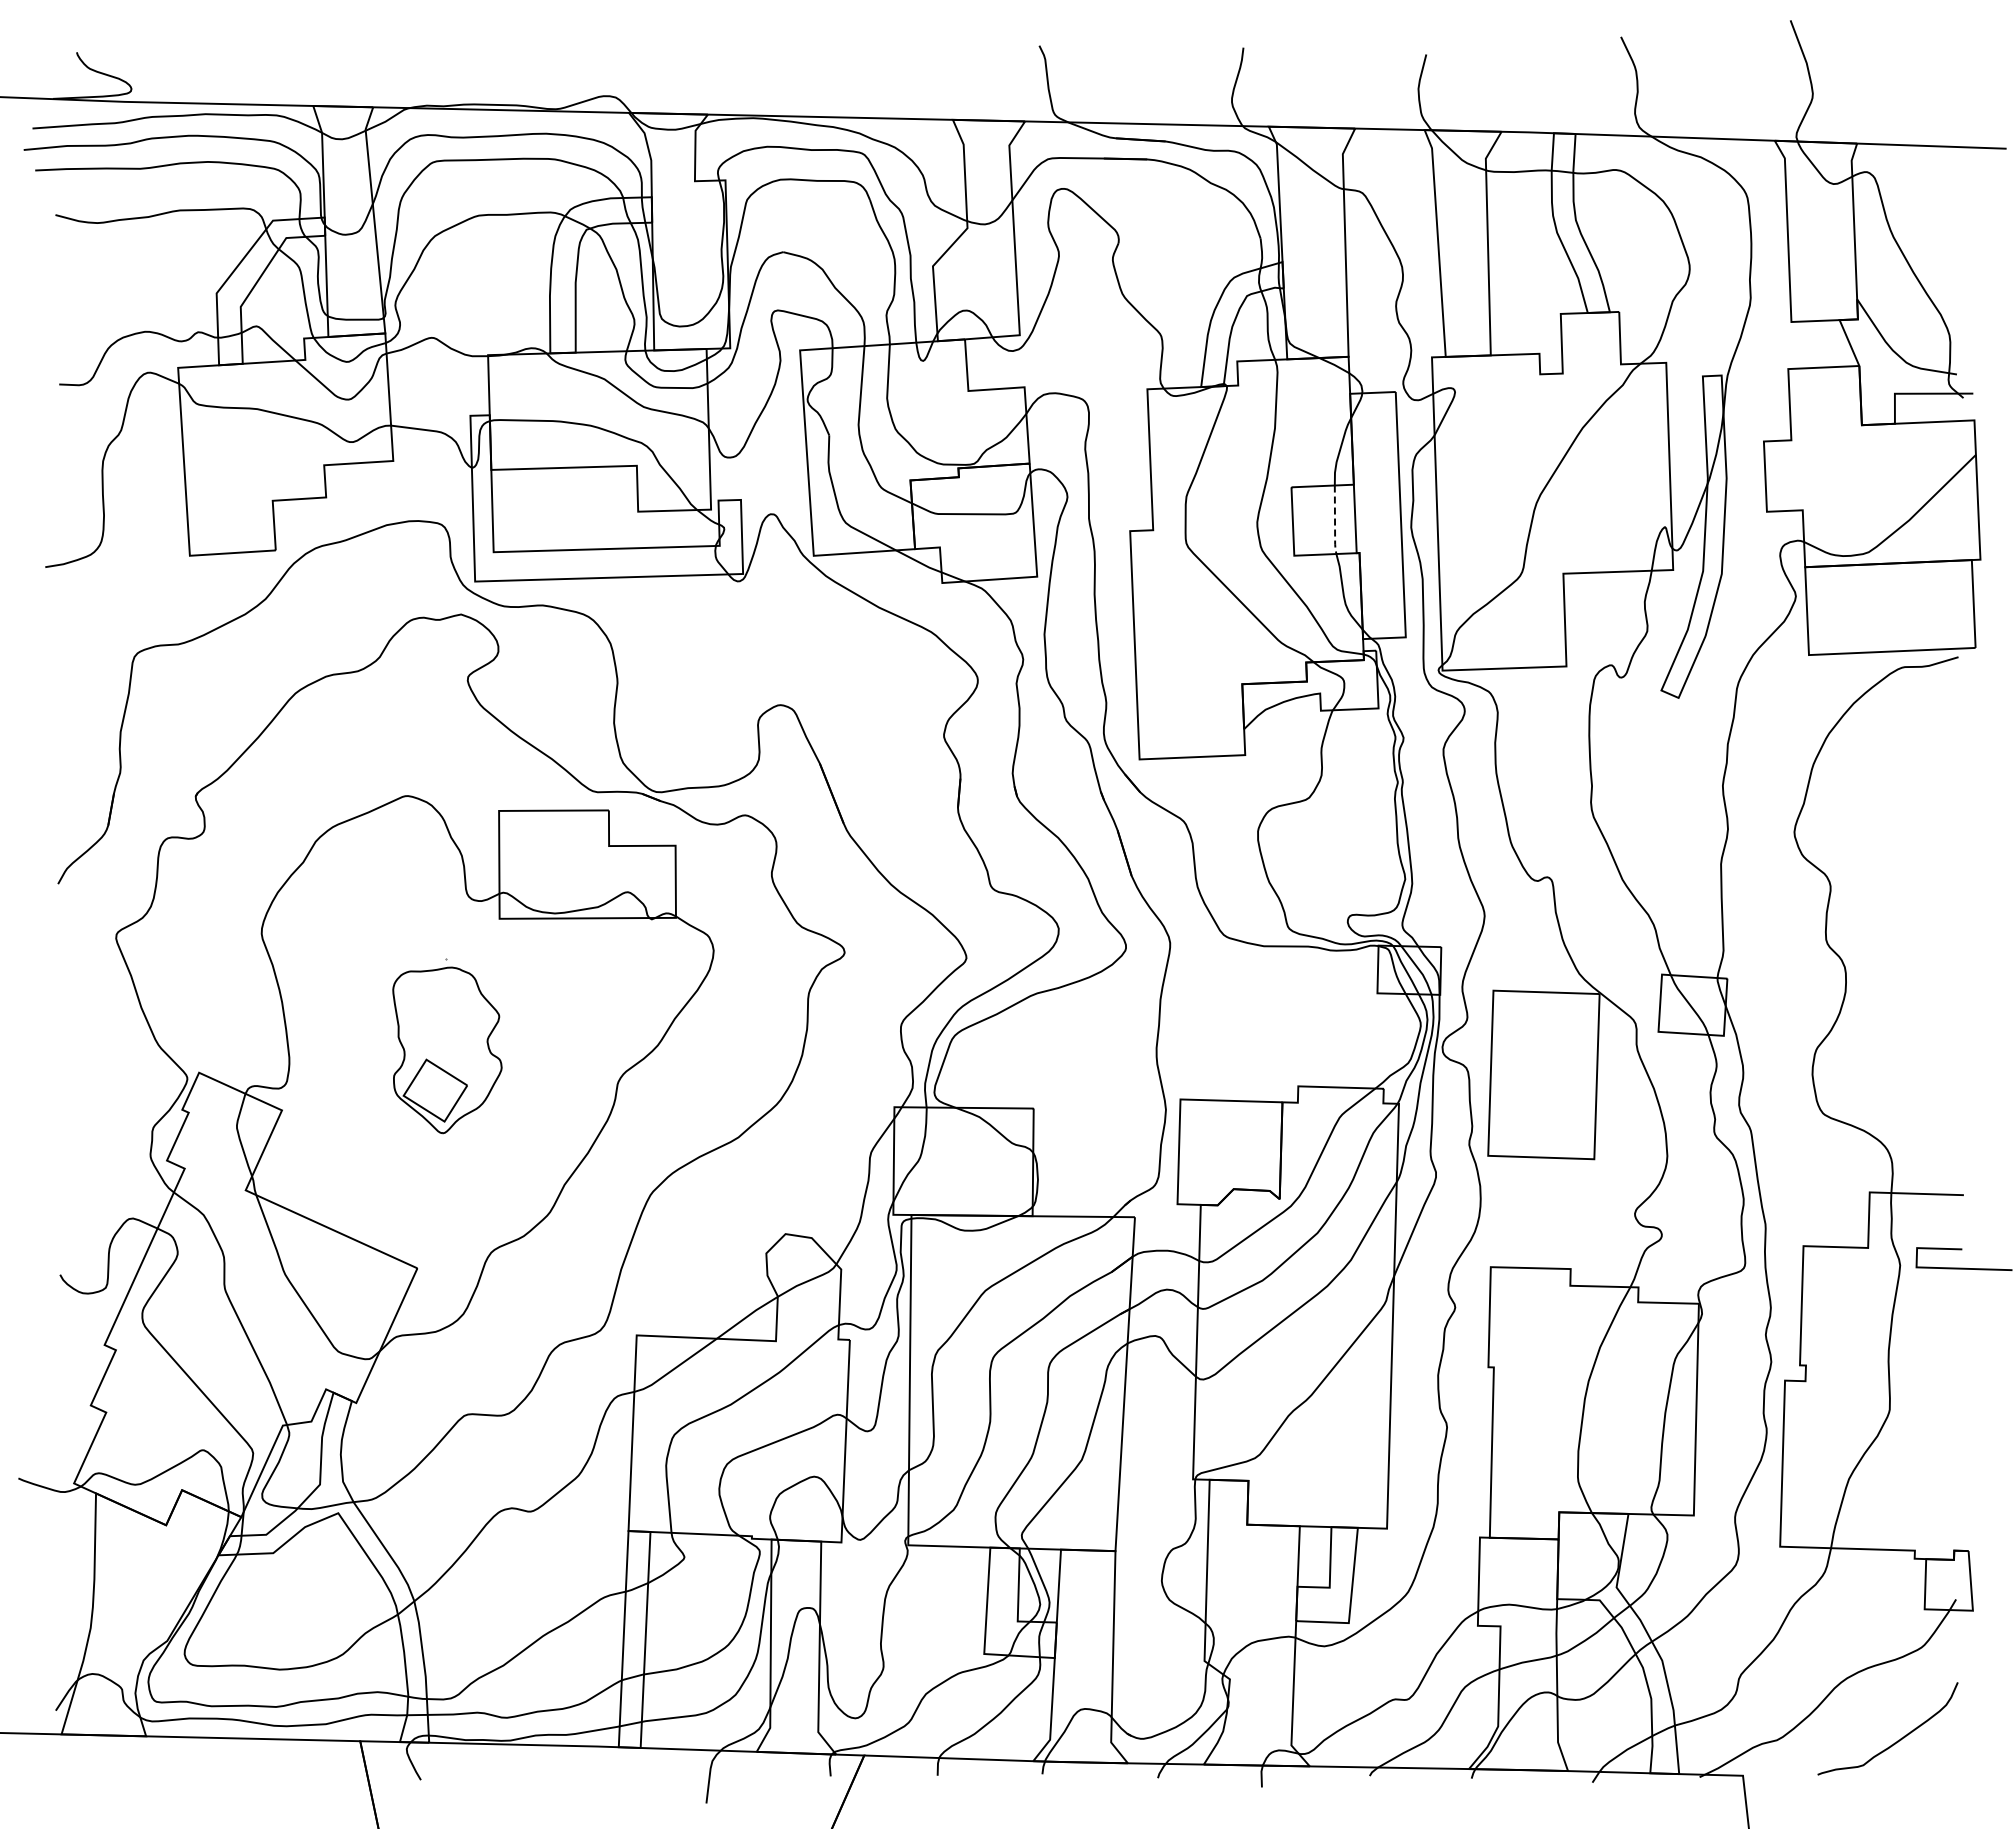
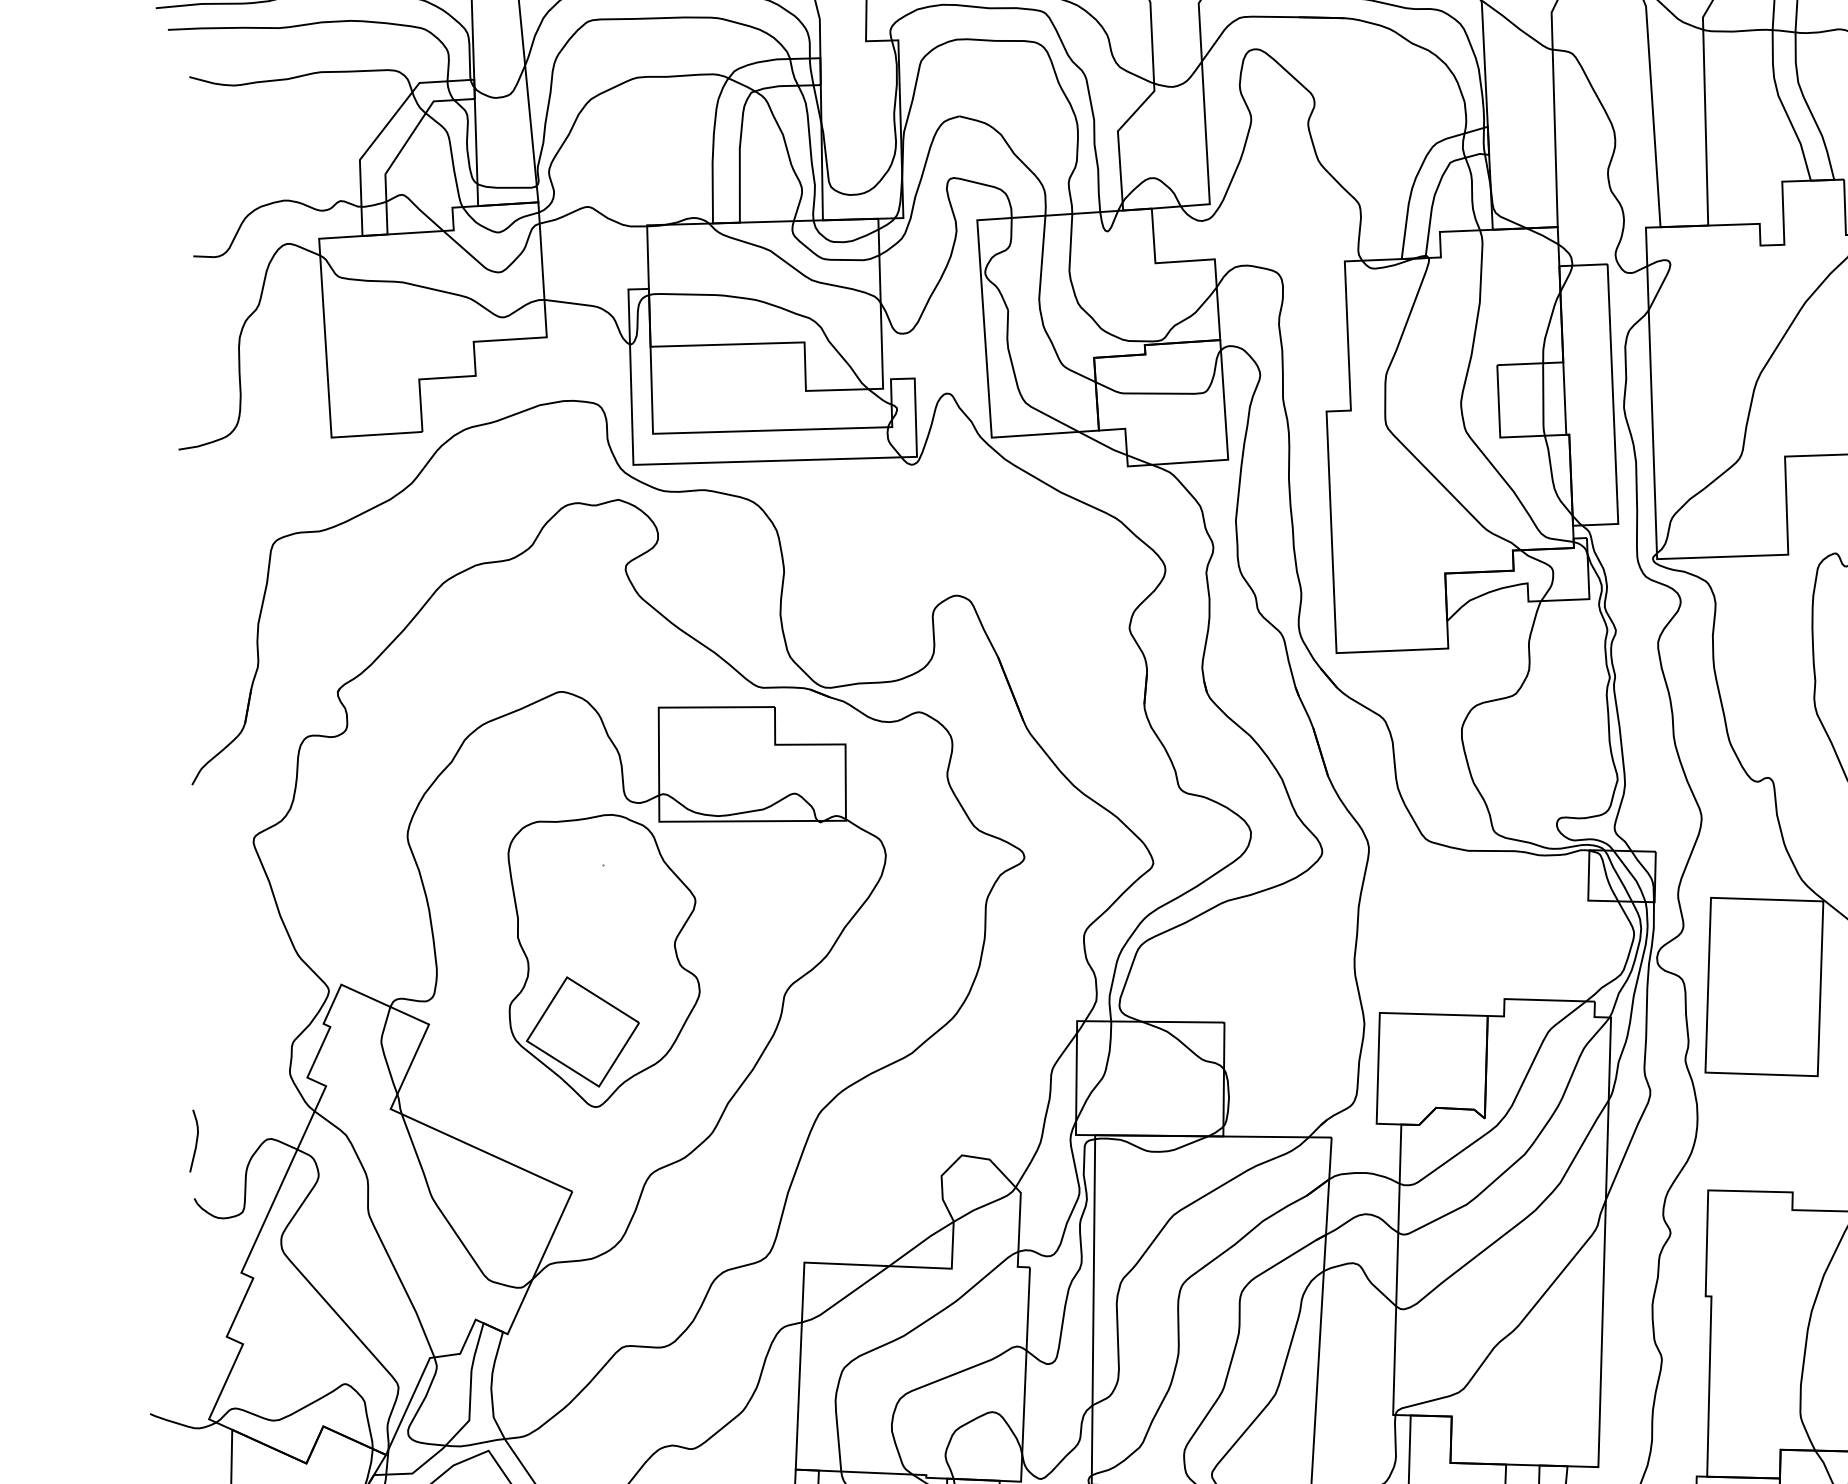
line: (1335, 521) -> (1543, 401), dashed -> solid
part: (447, 1050) -> (604, 961), size x1.67
curve: (61, 1220) -> (195, 1141), added

